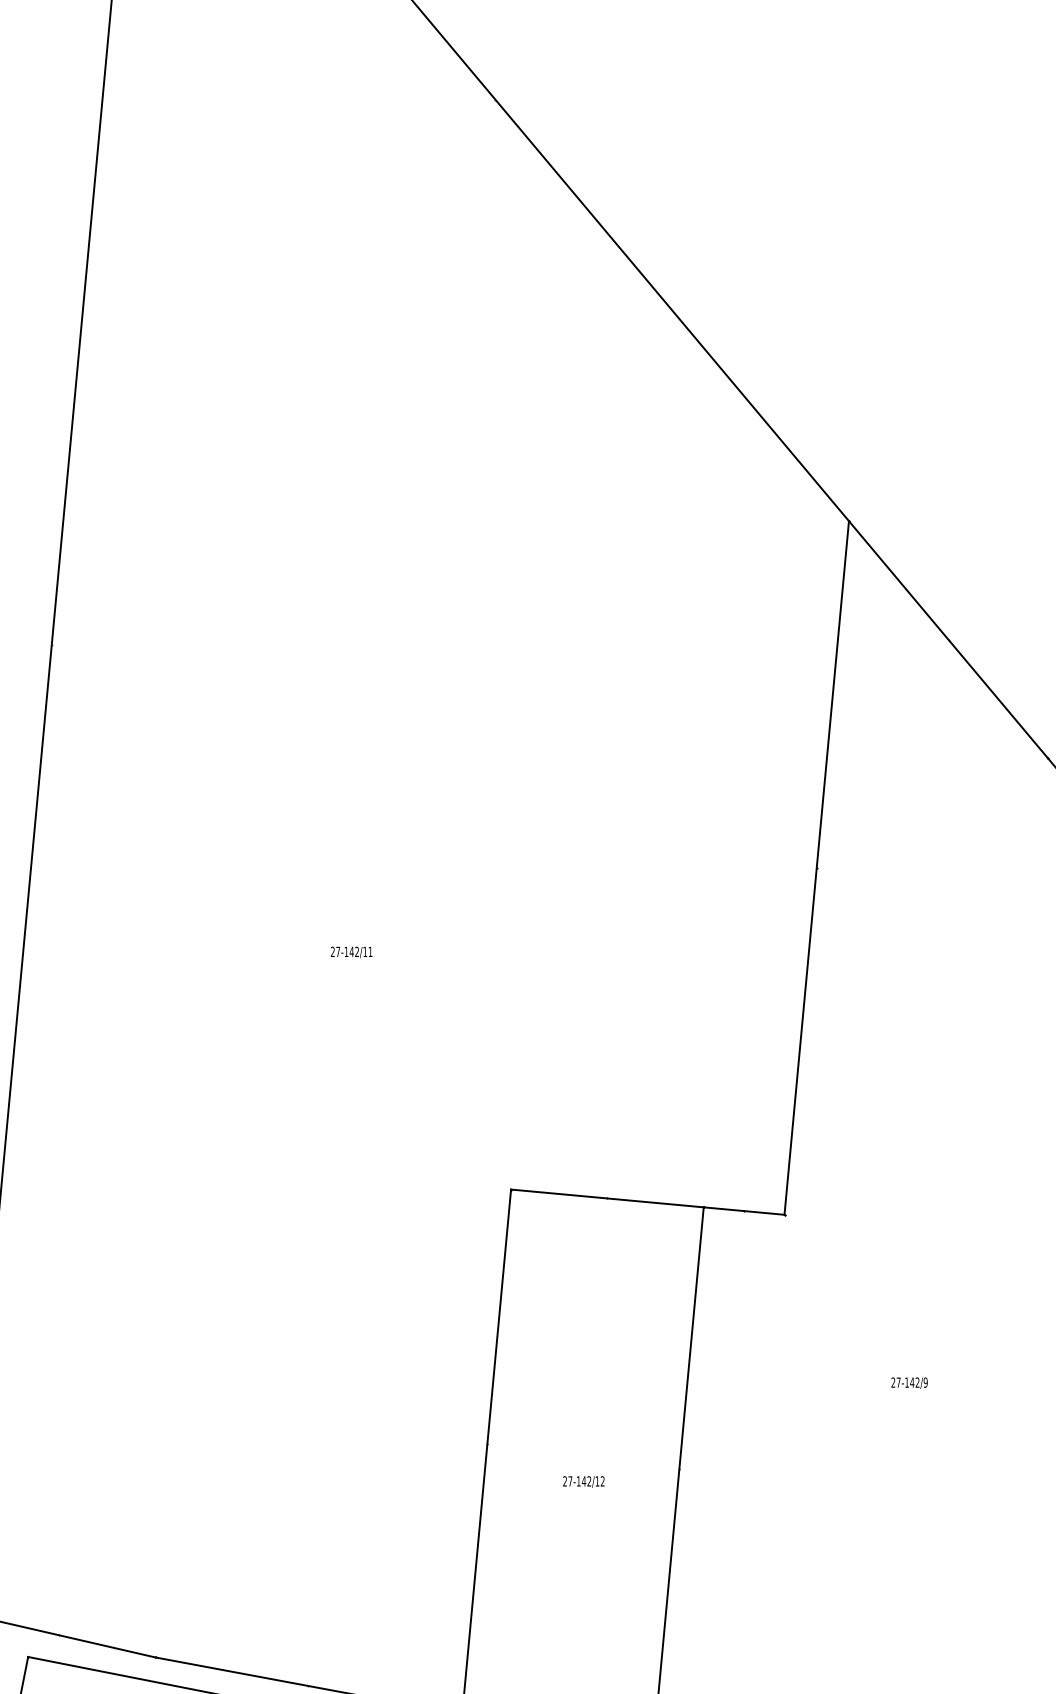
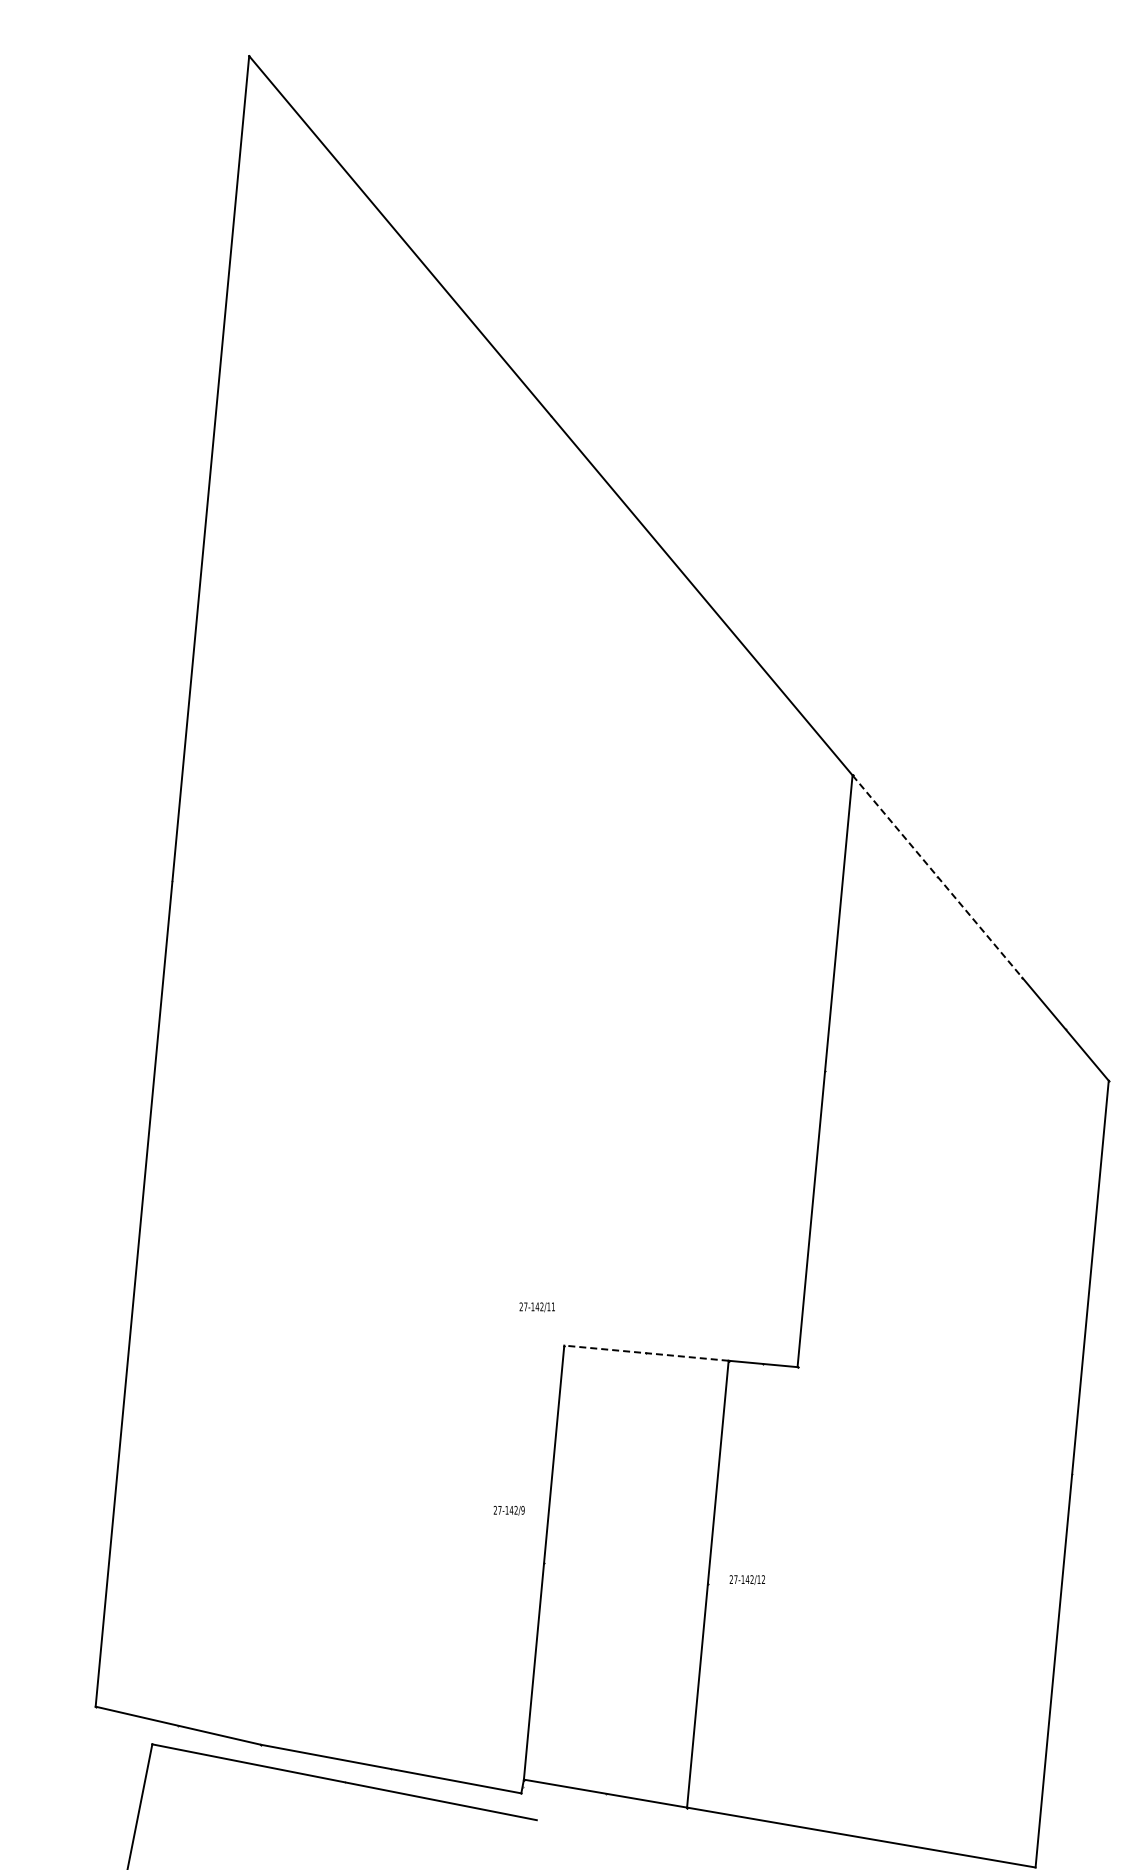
line: (948, 639) -> (937, 876), solid -> dashed
text: (350, 952) -> (536, 1307), moved
line: (607, 1198) -> (646, 1353), solid -> dashed
text: (908, 1382) -> (508, 1510), moved
text: (582, 1481) -> (746, 1579), moved

